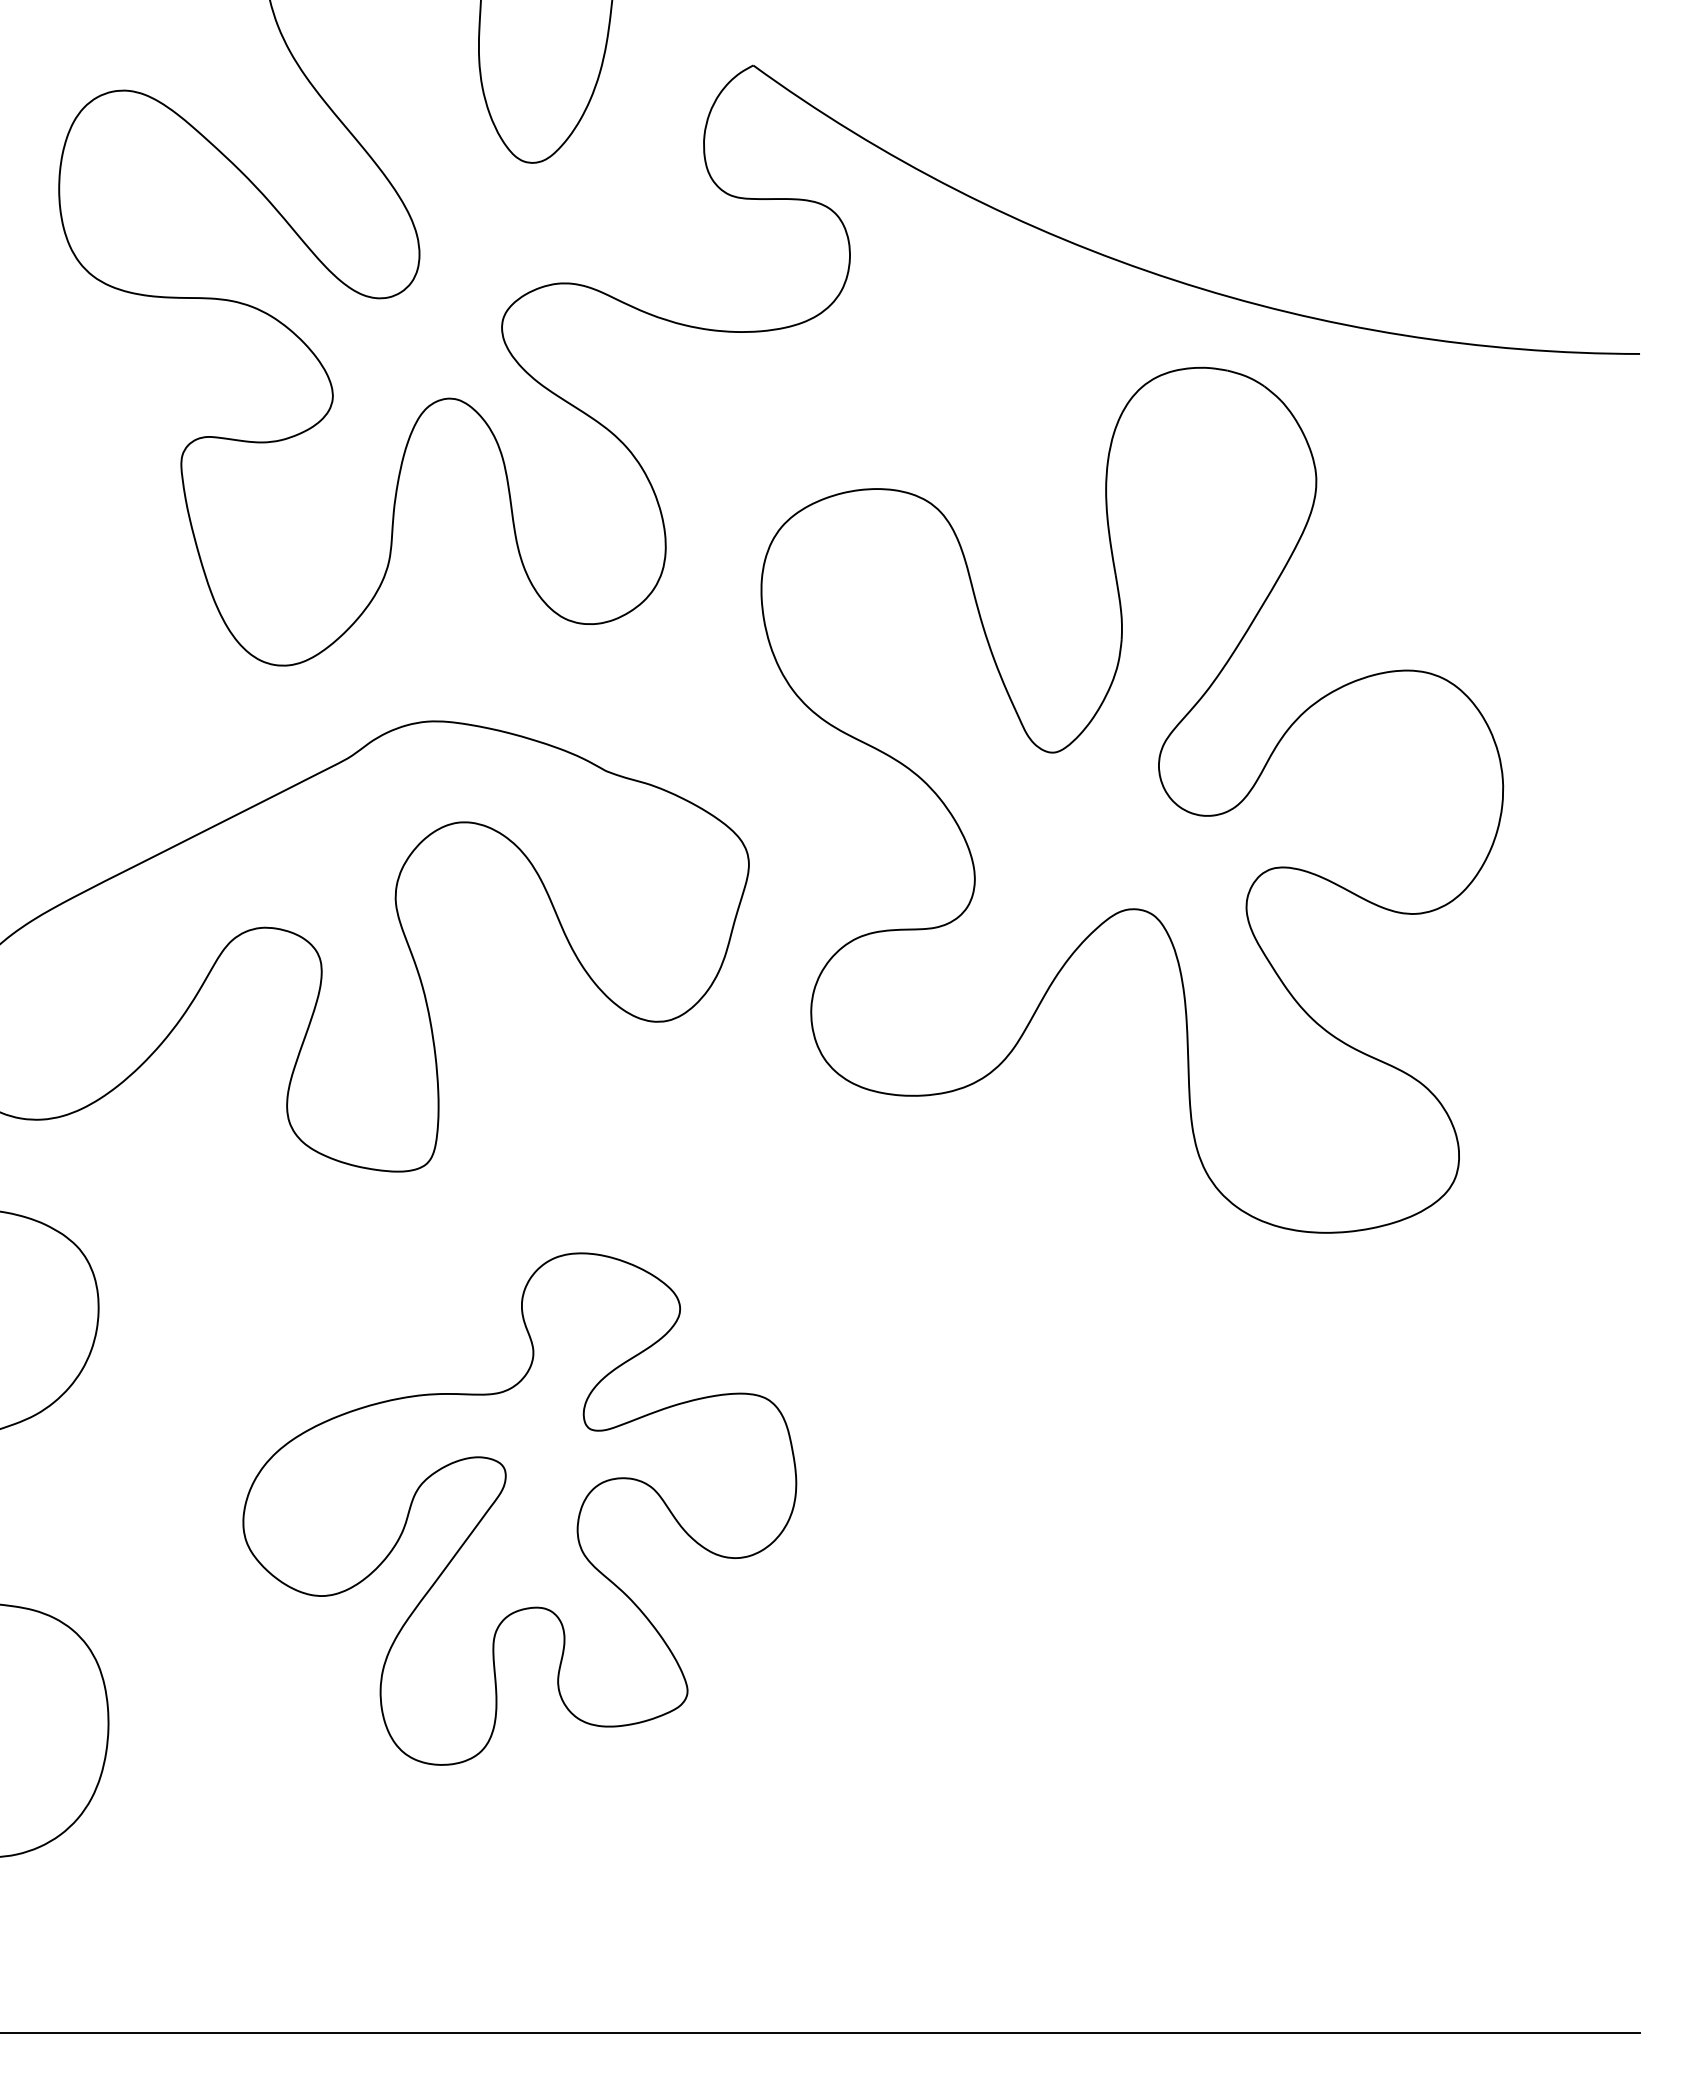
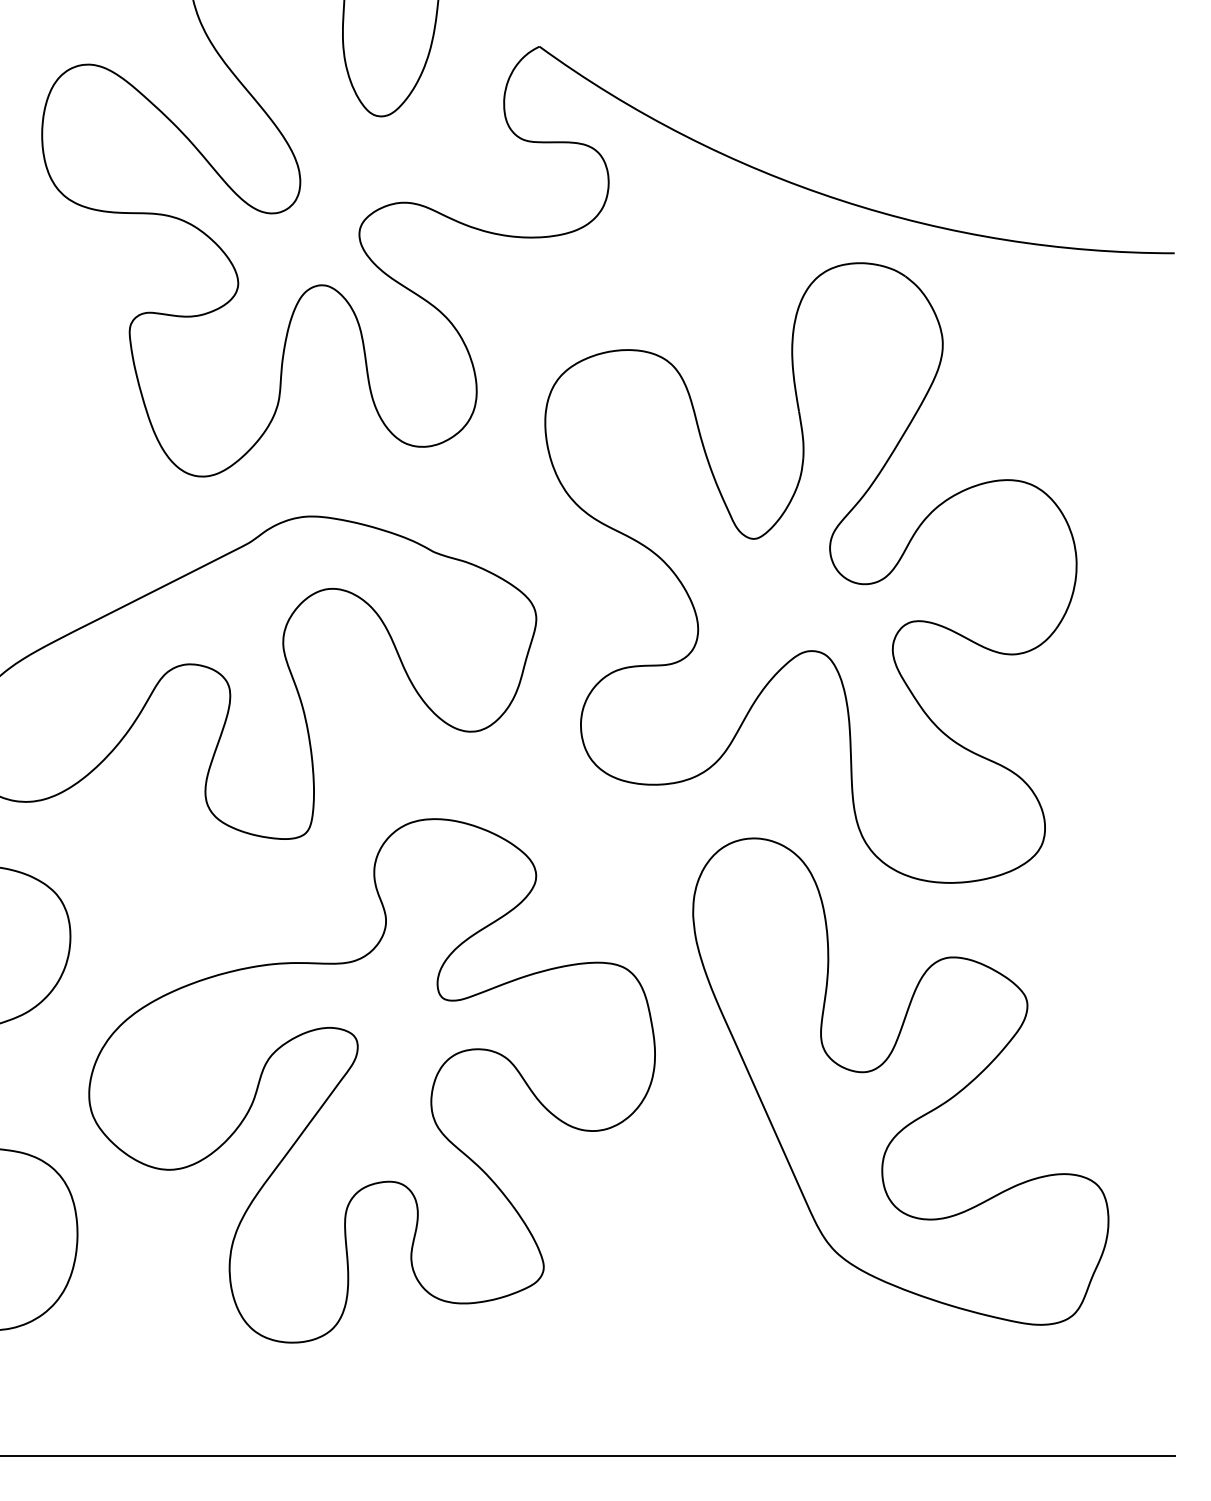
part: (519, 1508) -> (371, 1080), size x1.43
part: (1257, 1509) -> (900, 1081), added

